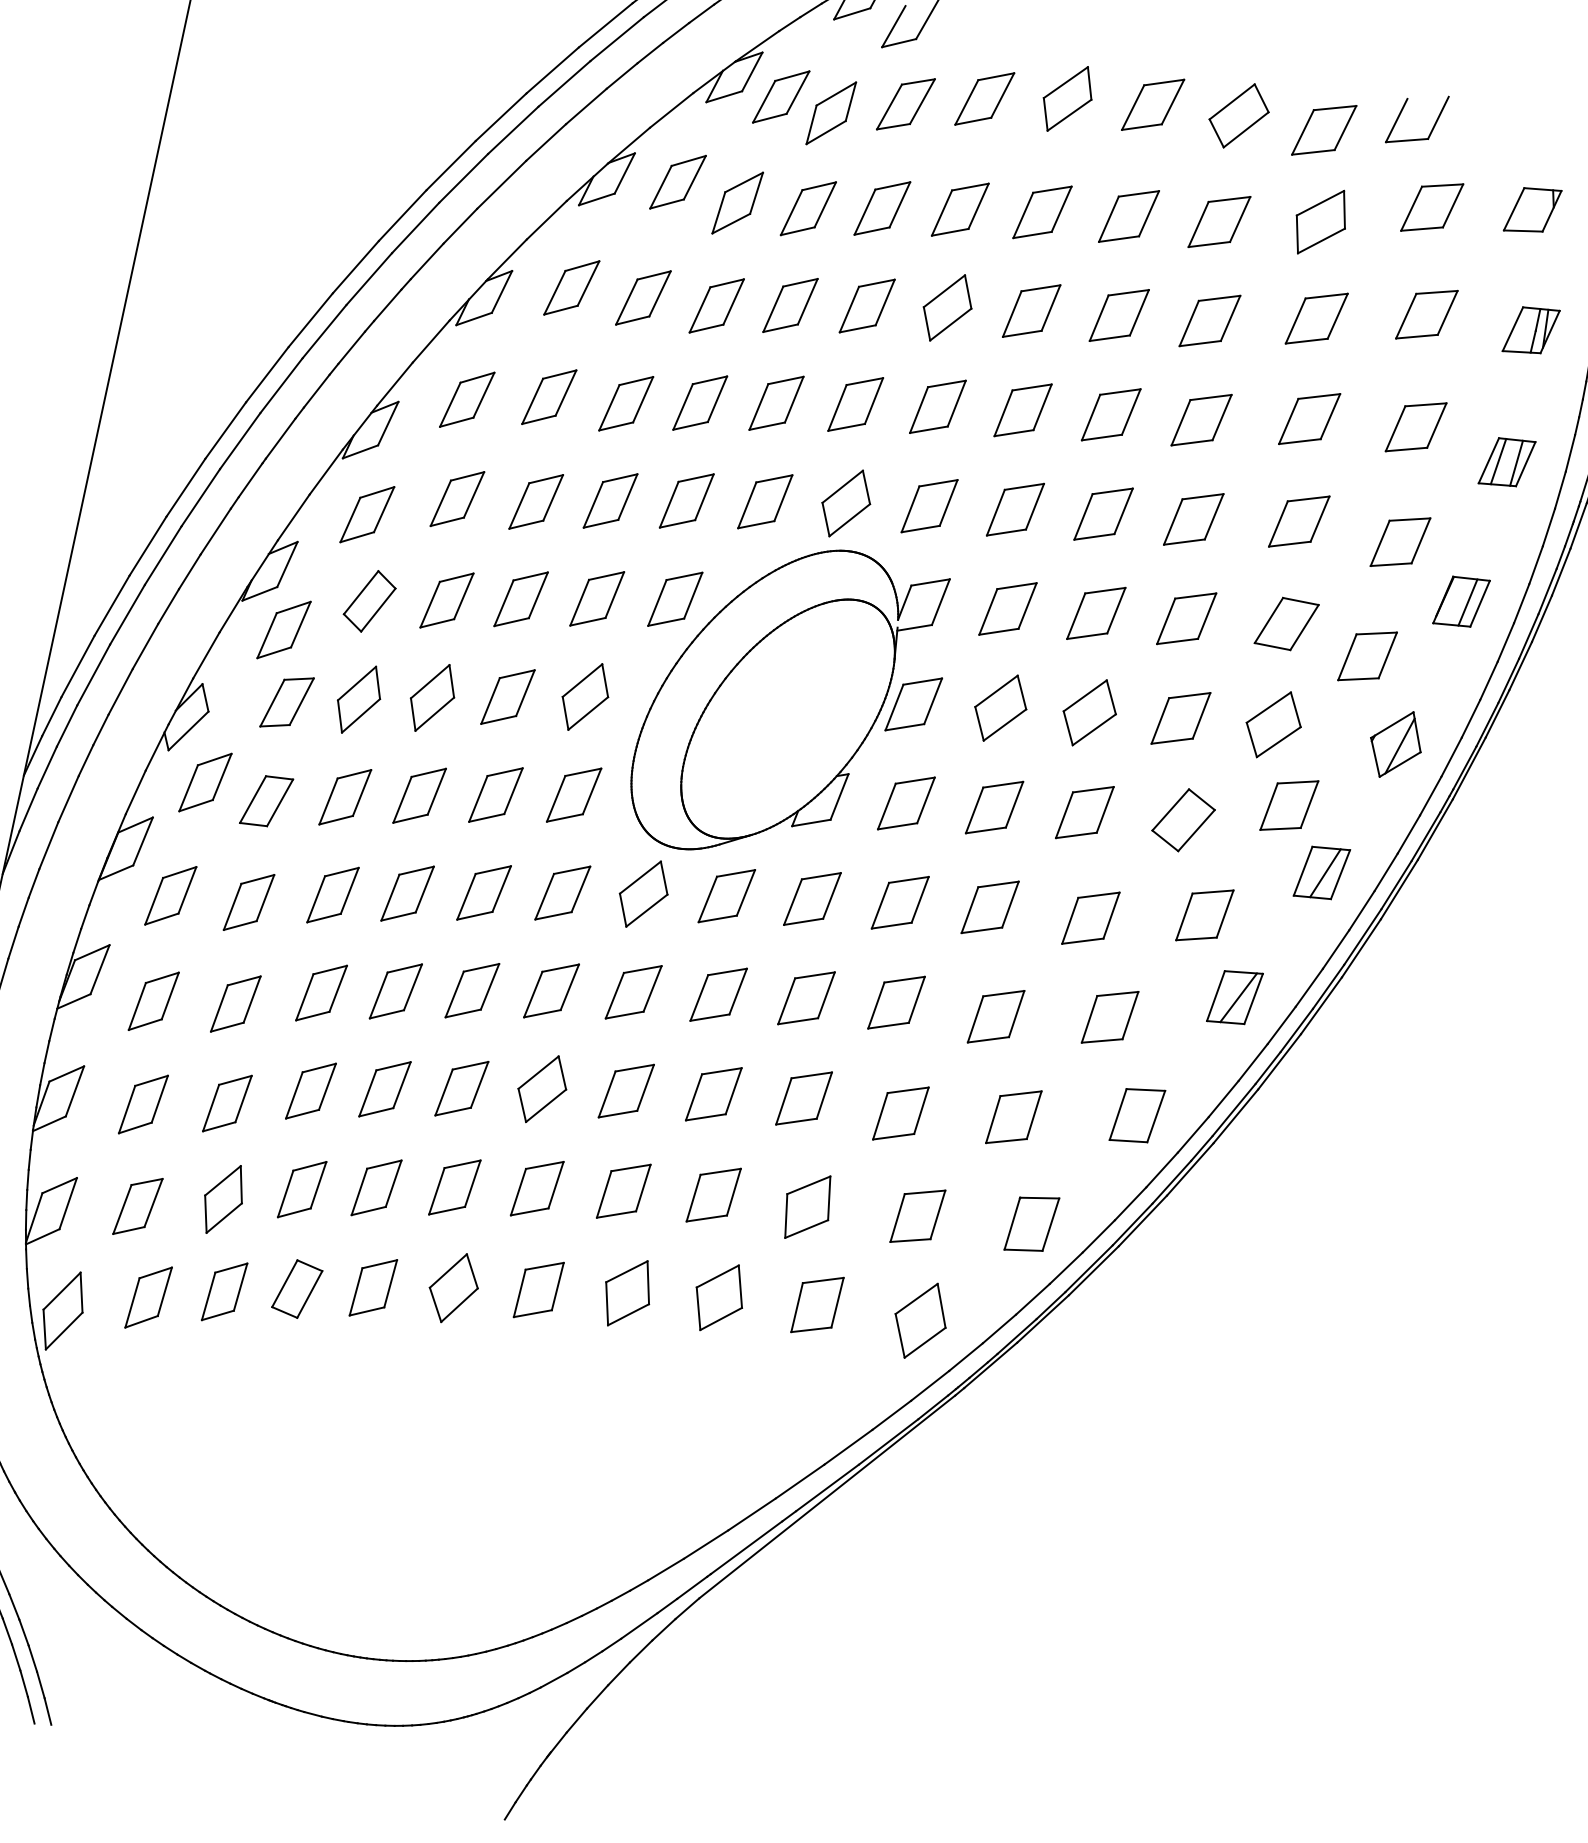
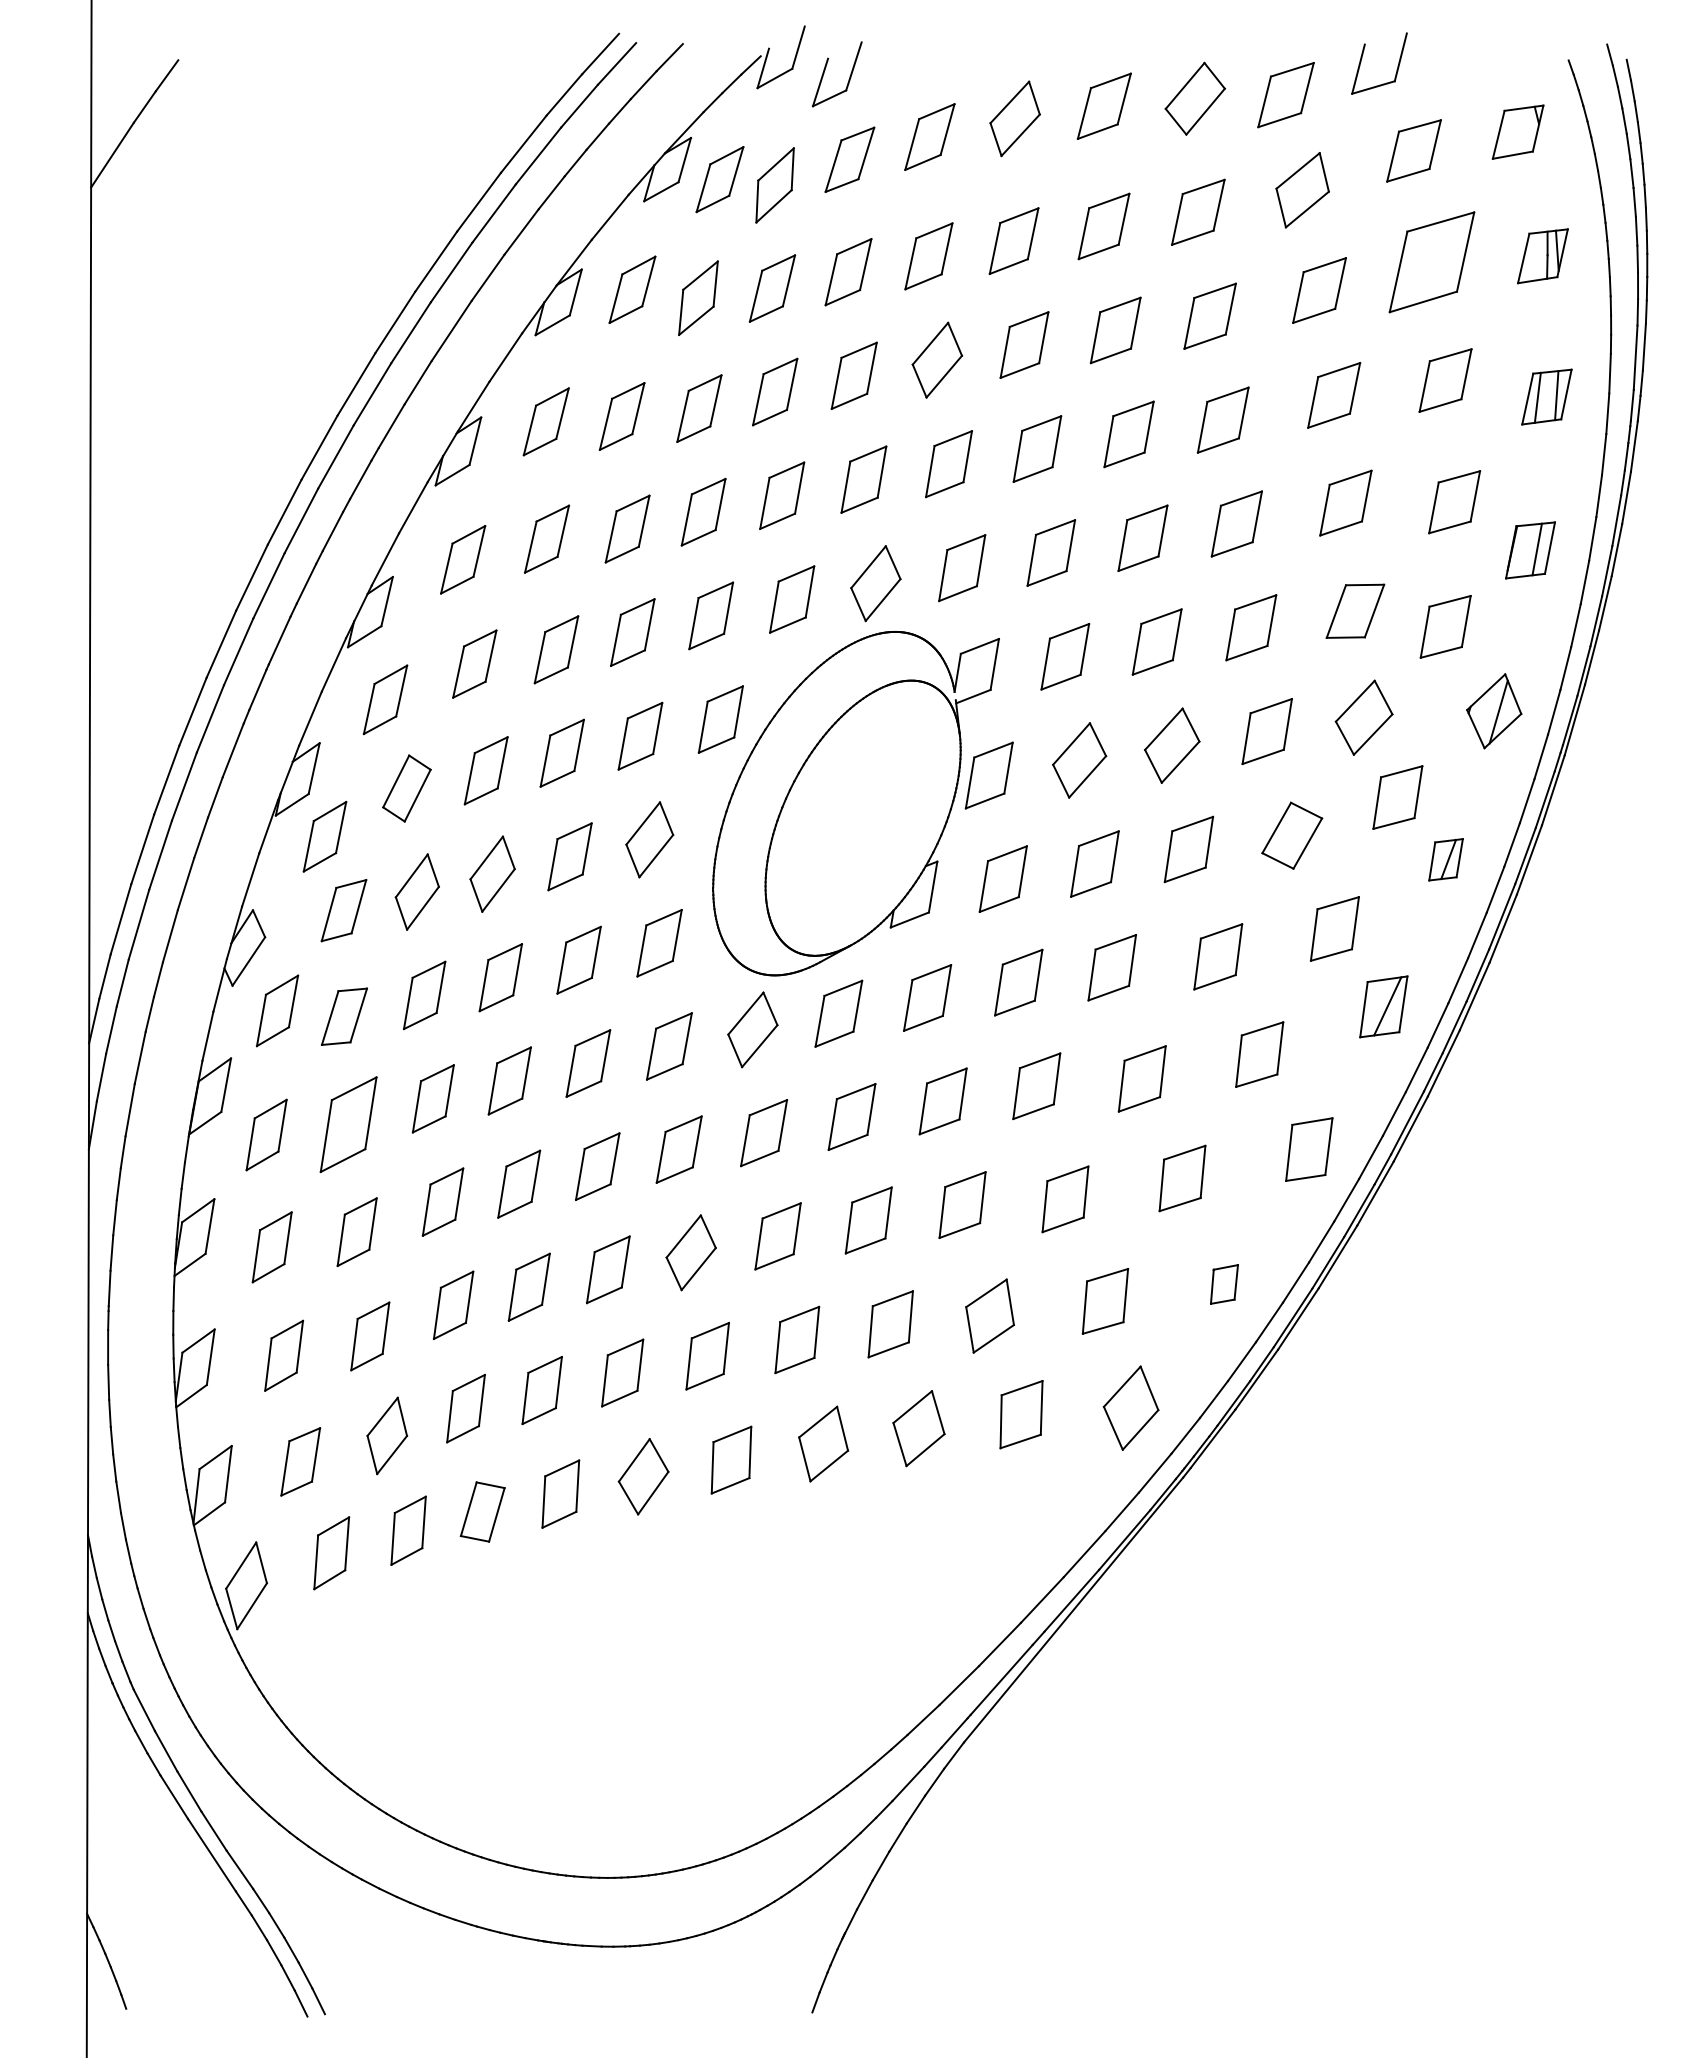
part: (1426, 314) -> (1431, 262), size x1.6
part: (1321, 872) -> (1445, 859), size x0.7
part: (249, 902) -> (348, 1124), size x1.4
part: (1031, 1224) -> (1224, 1284), size x0.6

